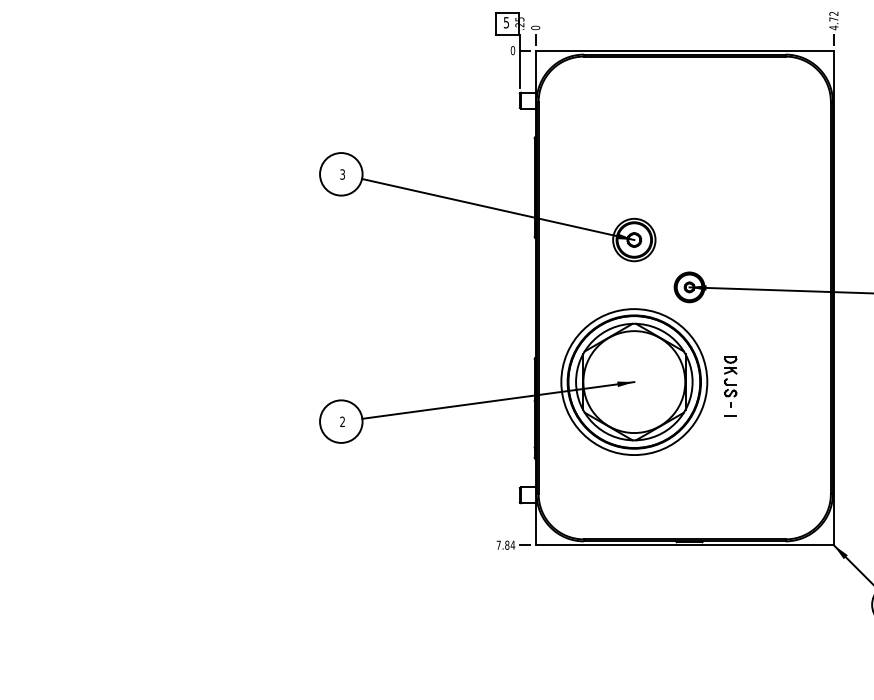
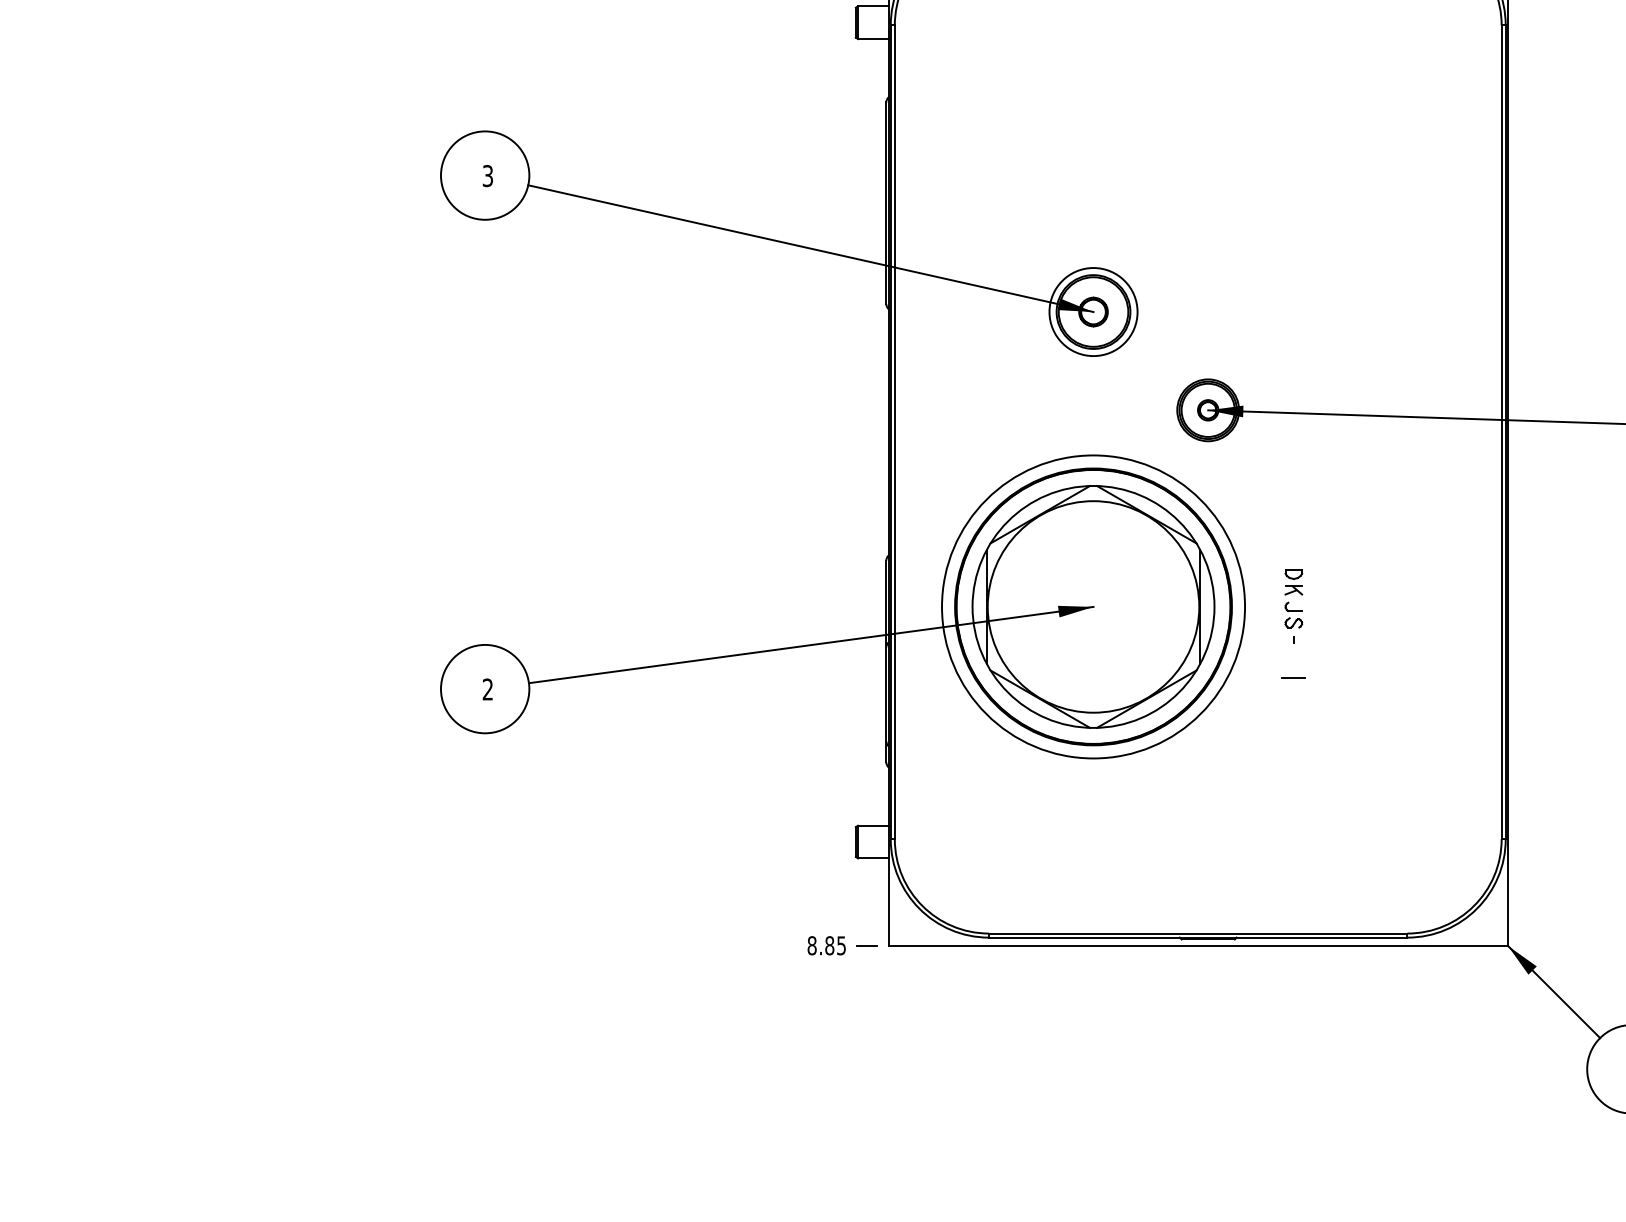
part: (730, 381) -> (1293, 605), size x0.7
text: (505, 544) -> (826, 944), 7.84 -> 8.85

